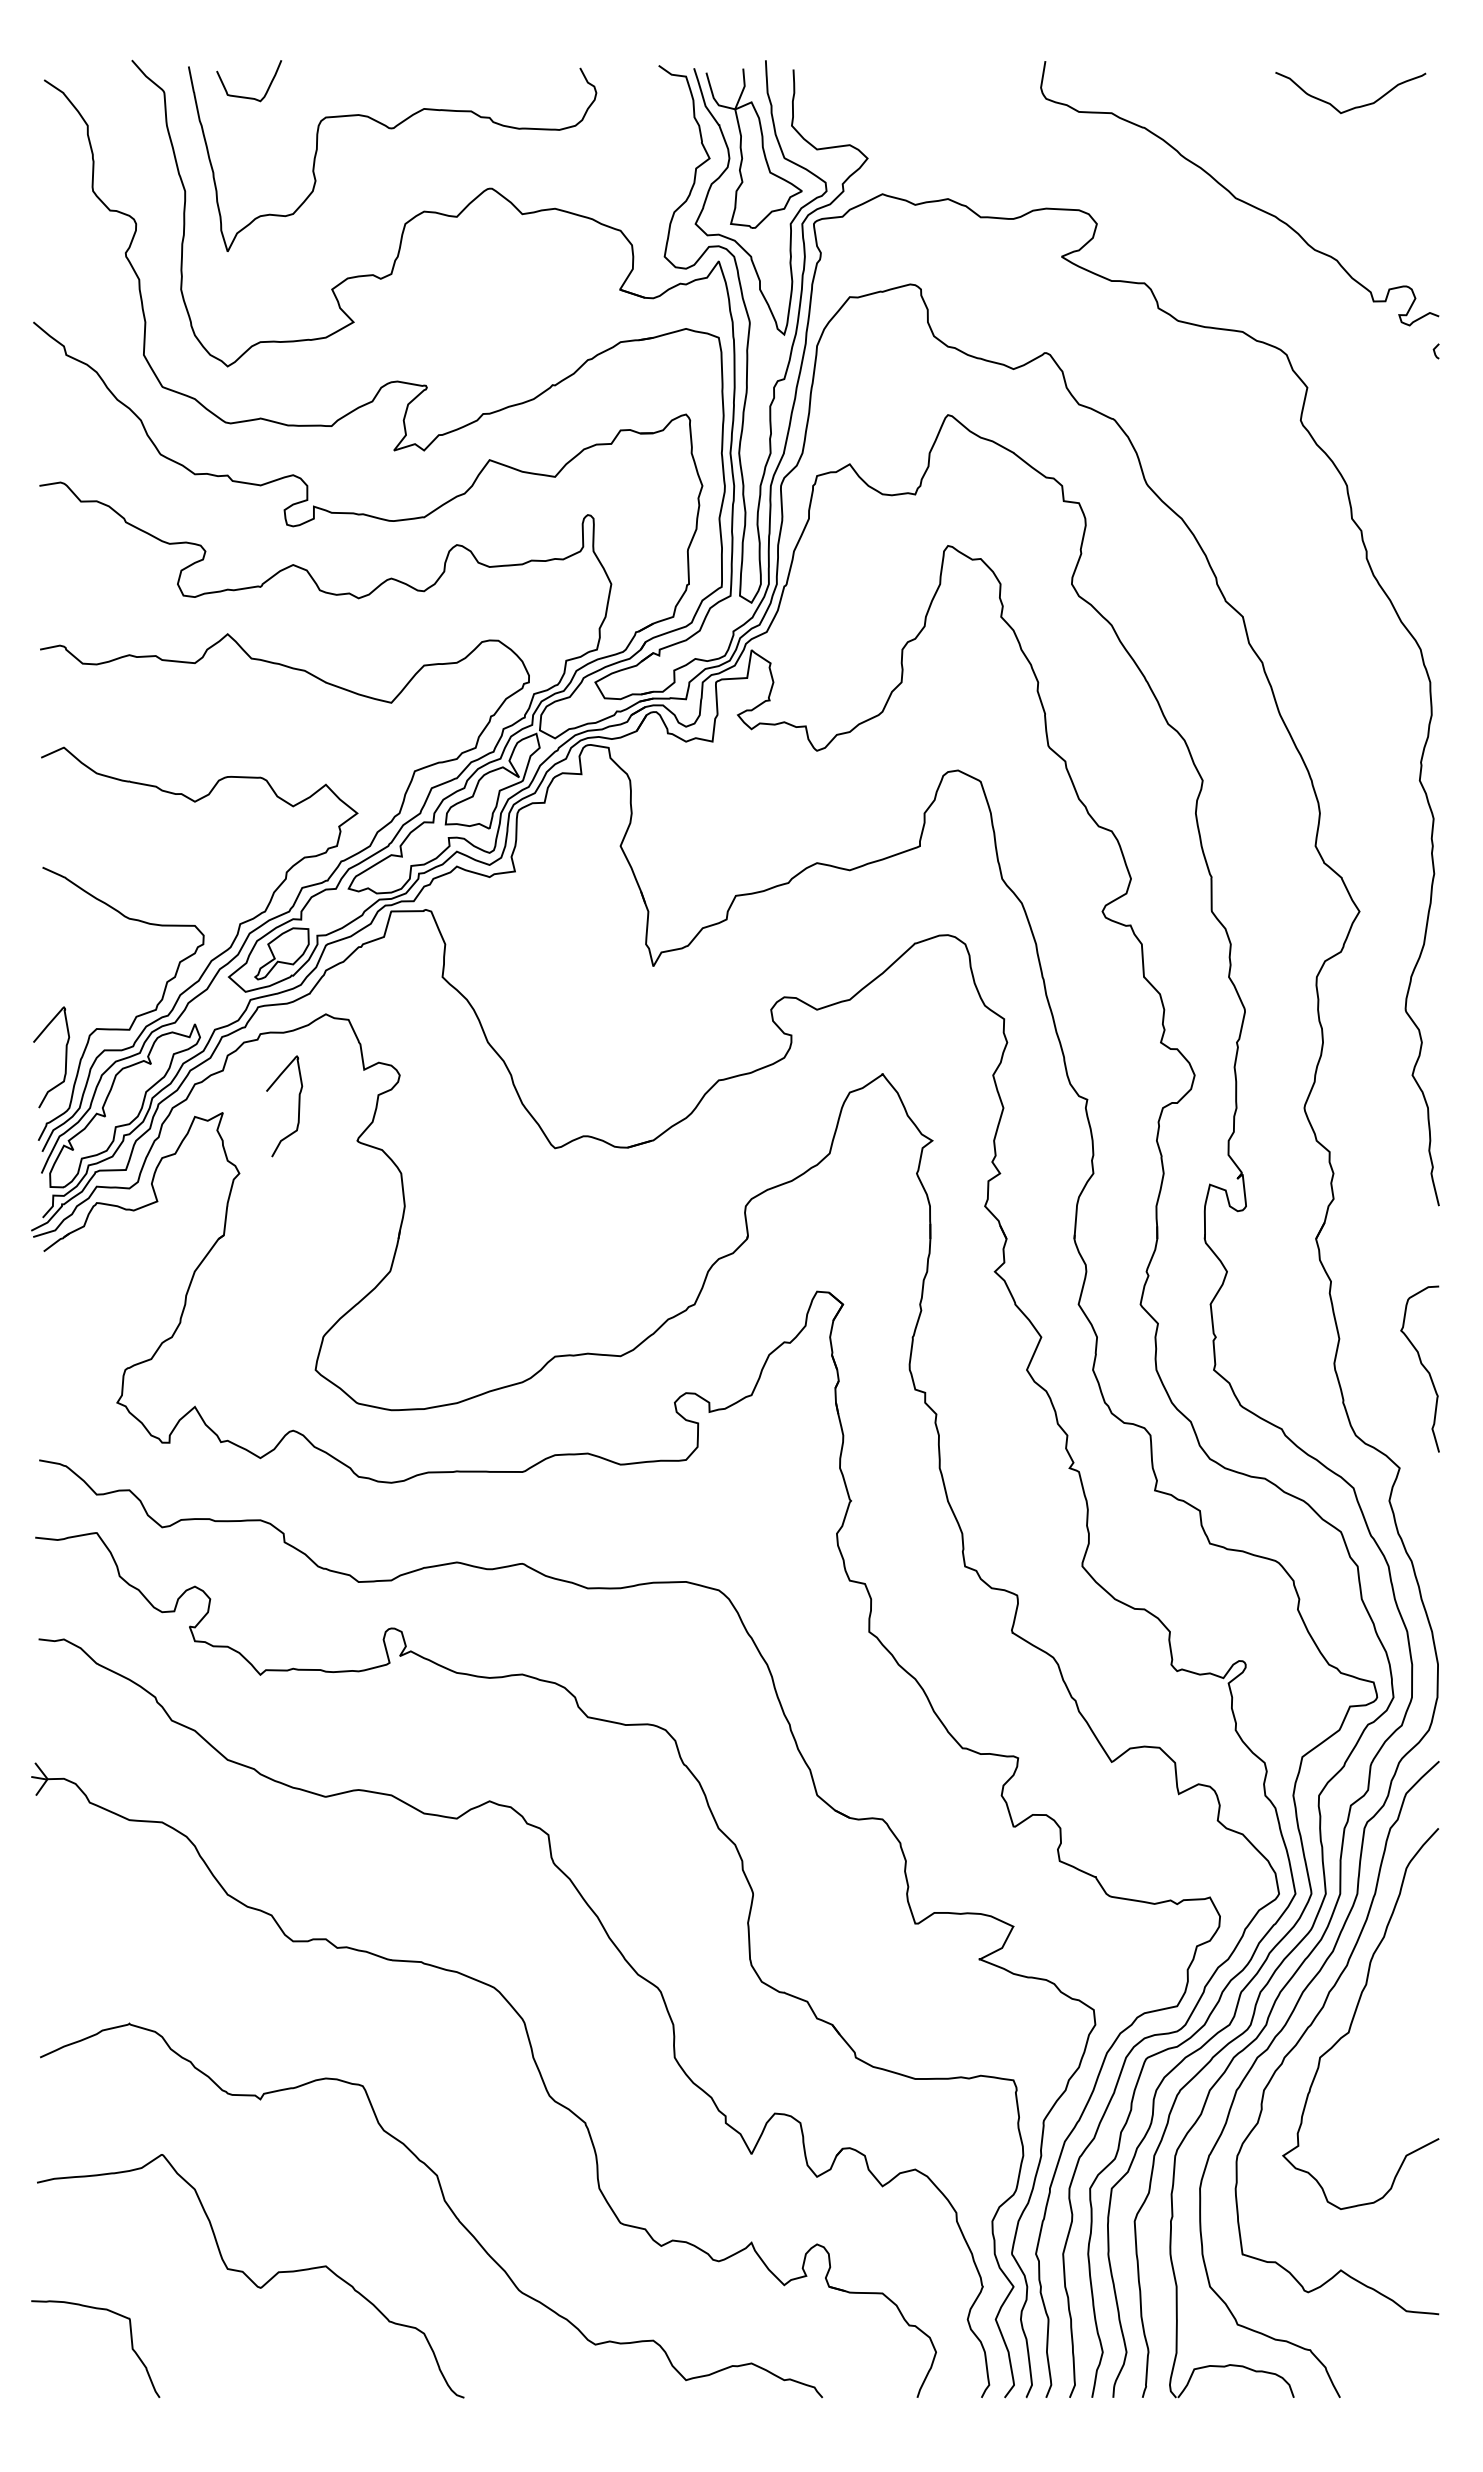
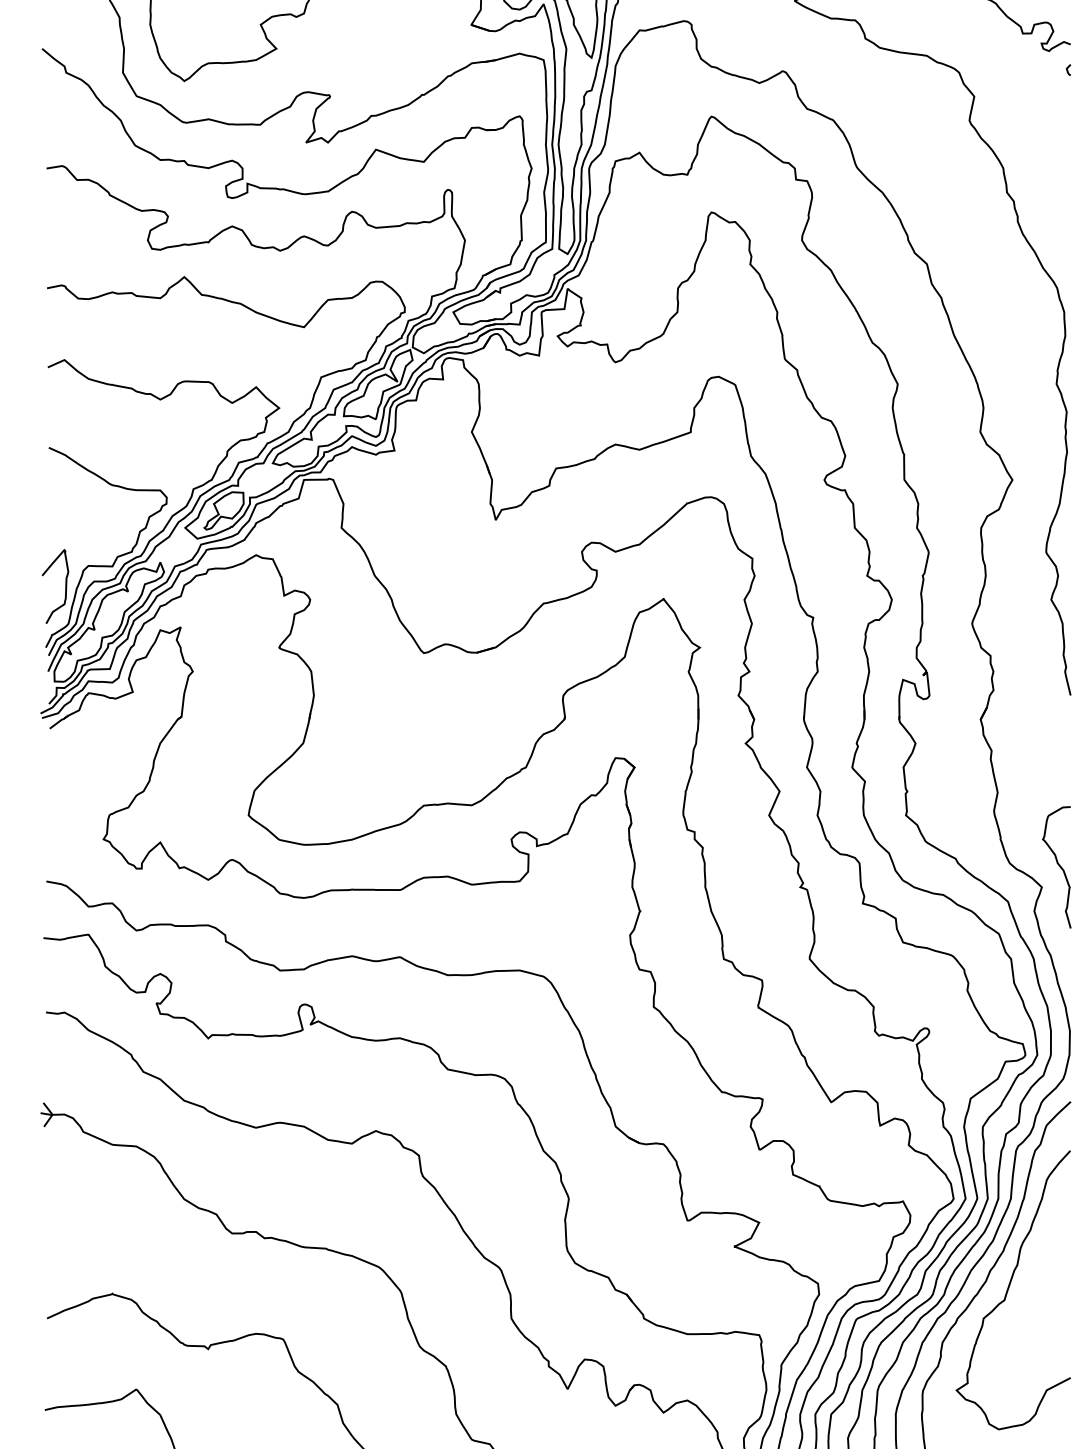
curve: (298, 1106) -> (236, 622), removed
curve: (1421, 1365) -> (1057, 864), moved

